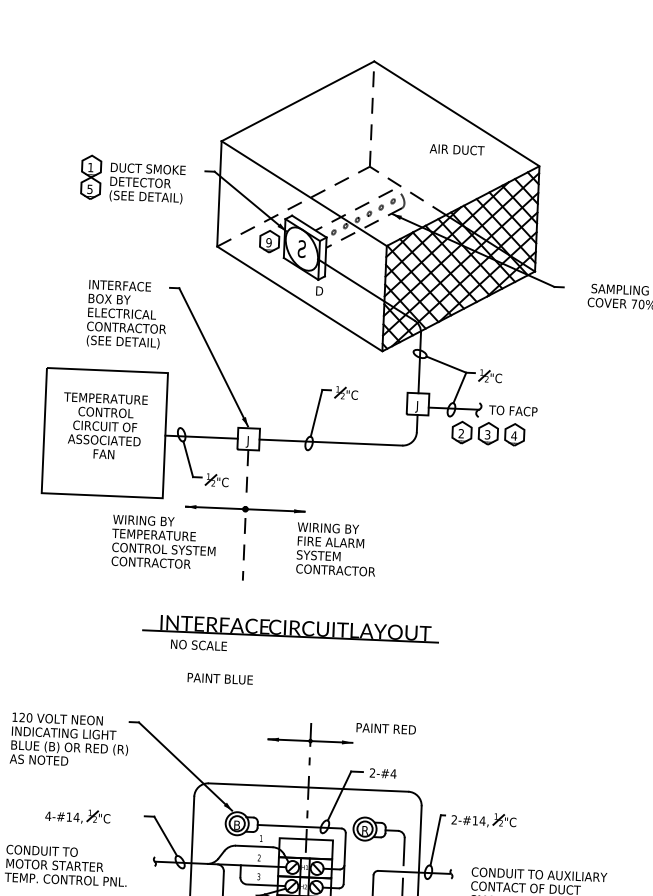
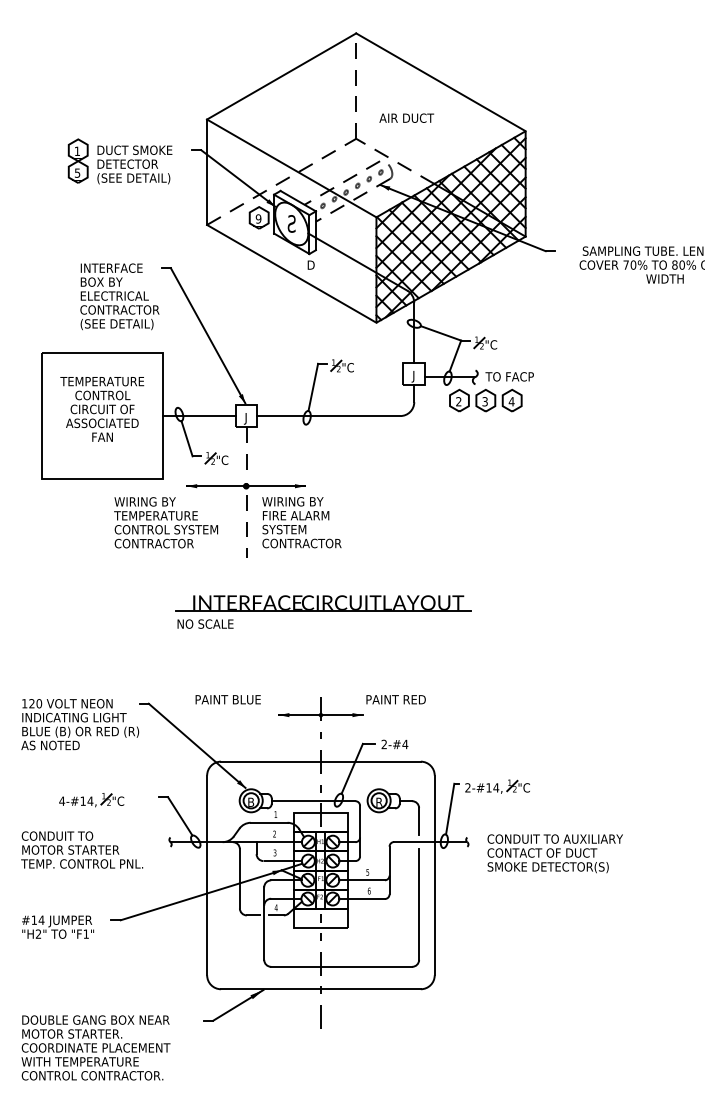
text: (456, 149) -> (406, 117), moved
text: (336, 549) -> (301, 522), moved
part: (290, 628) -> (323, 603), moved
text: (219, 678) -> (227, 699), moved

